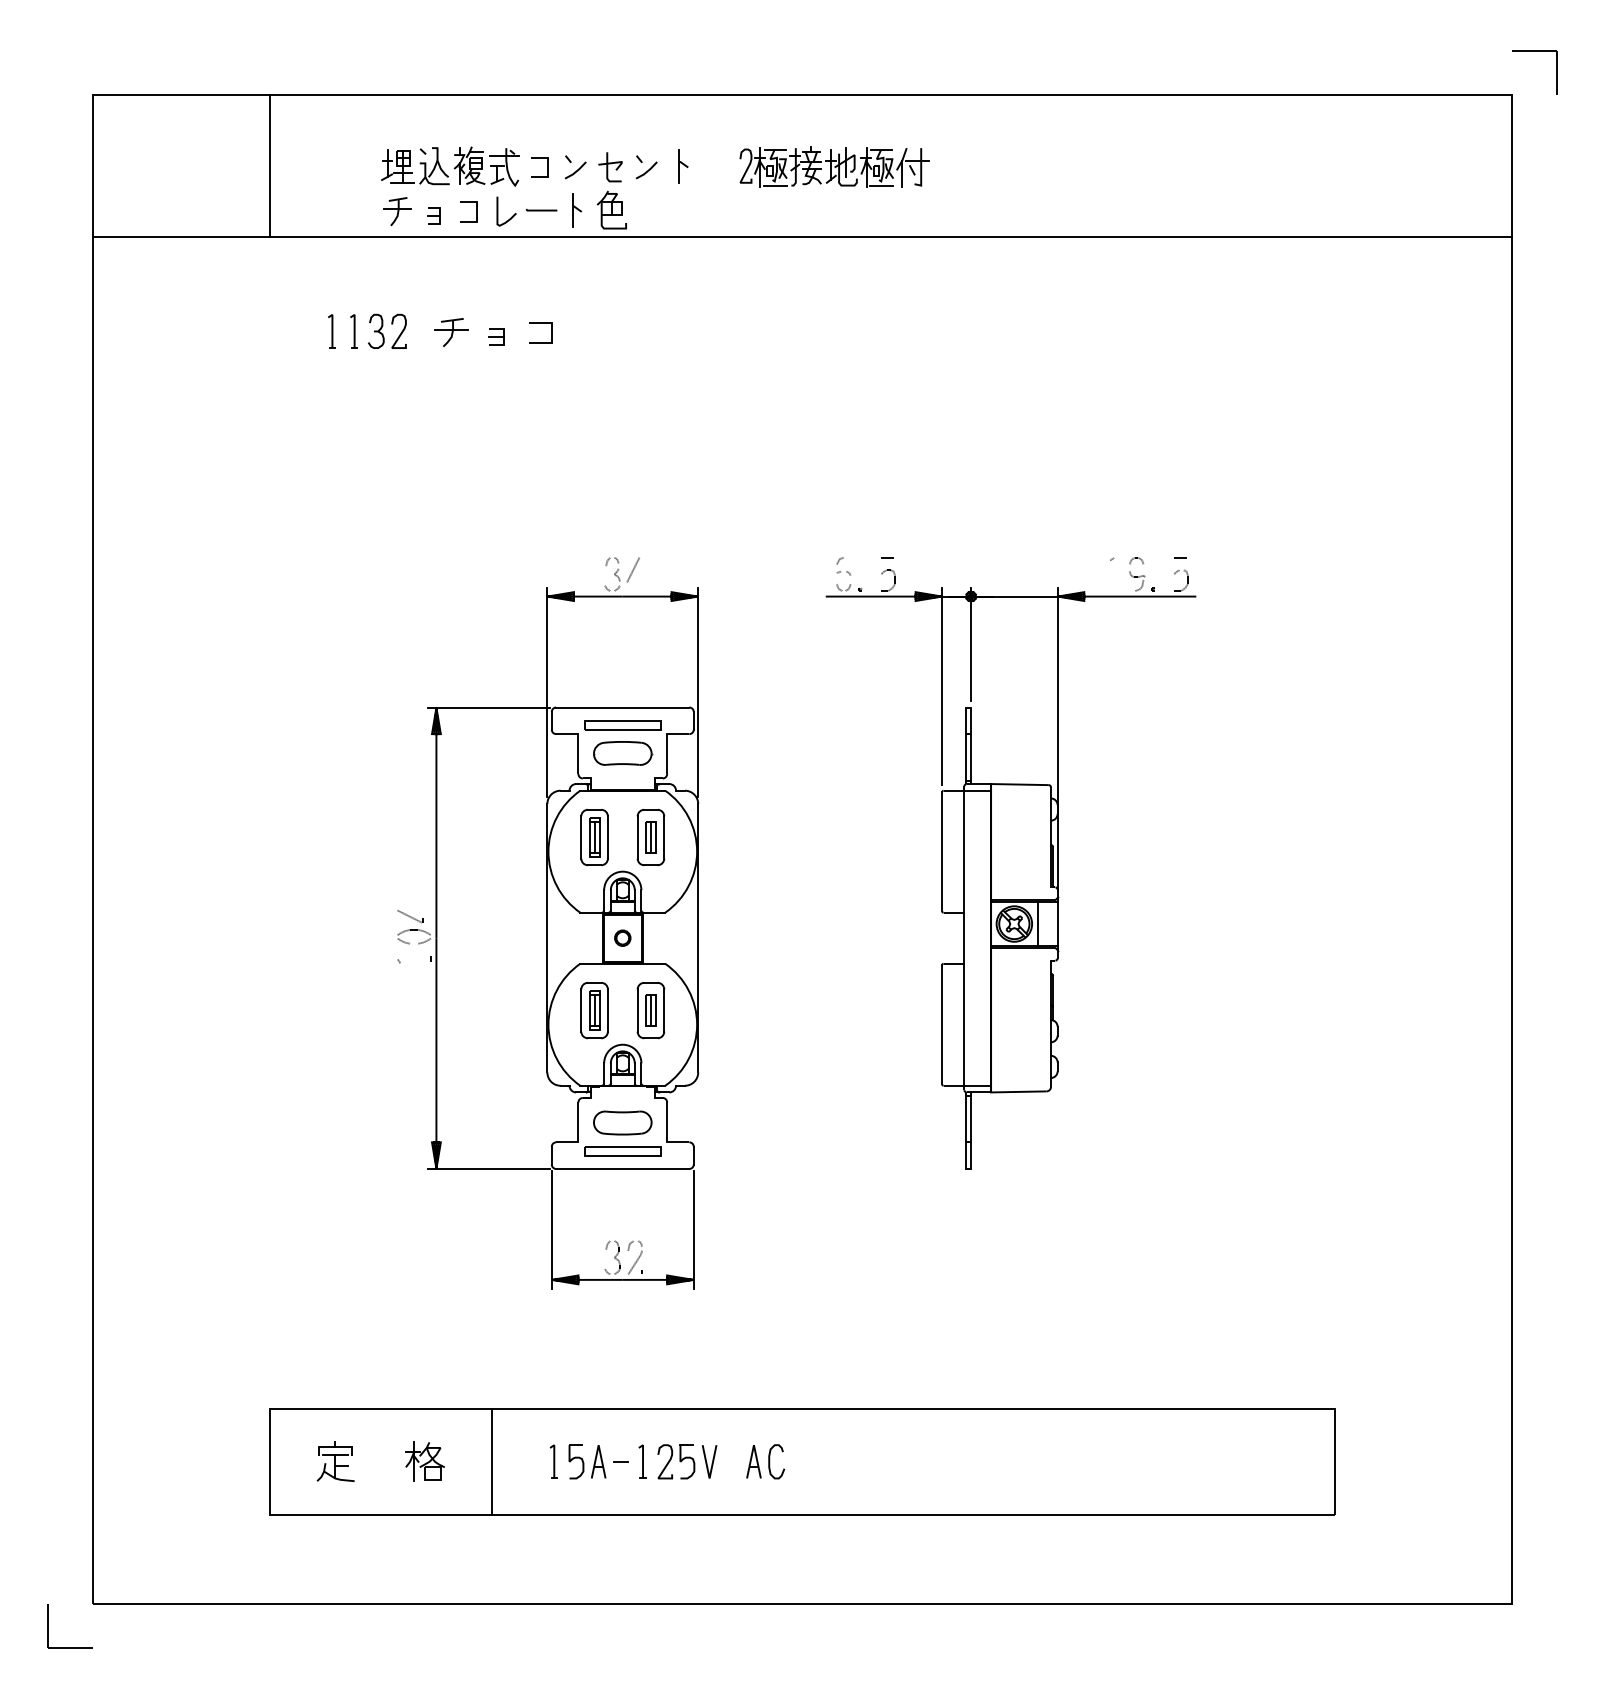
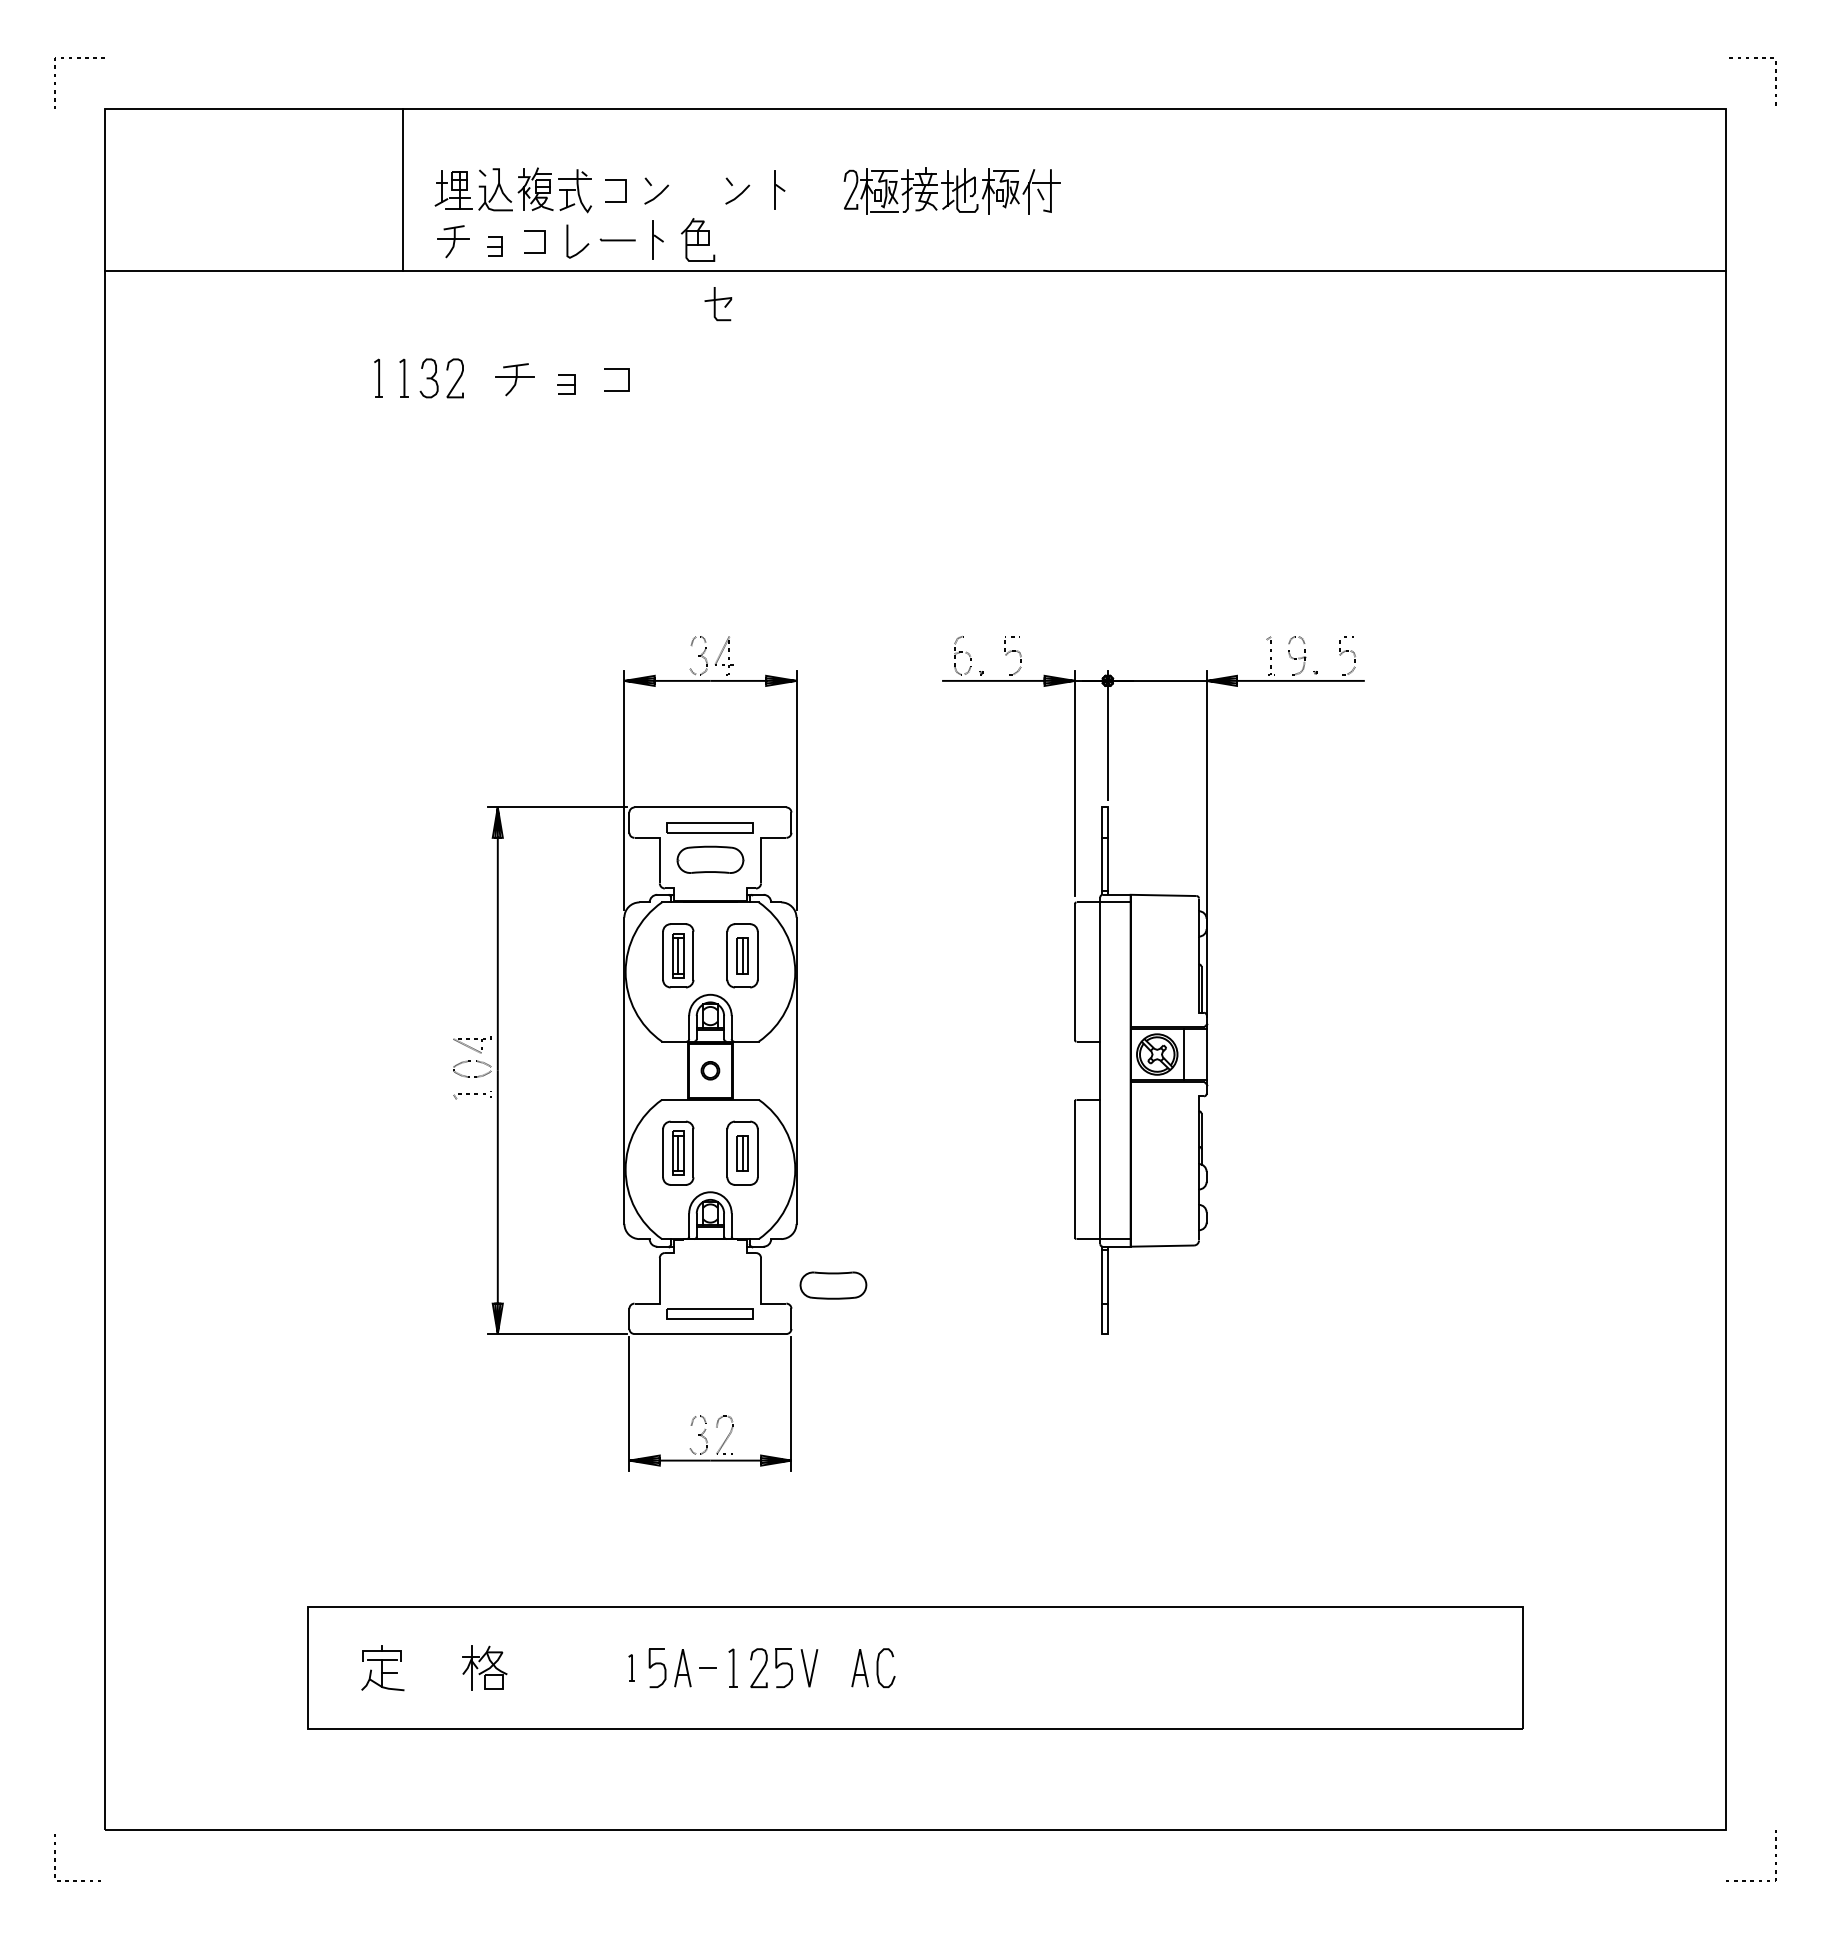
line: (269, 165) -> (402, 189), moved
part: (610, 167) -> (718, 304), moved
line: (881, 185) -> (1005, 211), removed
part: (622, 1122) -> (833, 1285), moved
line: (492, 1461) -> (561, 1667), removed
part: (553, 1461) -> (631, 1667), size x0.7

